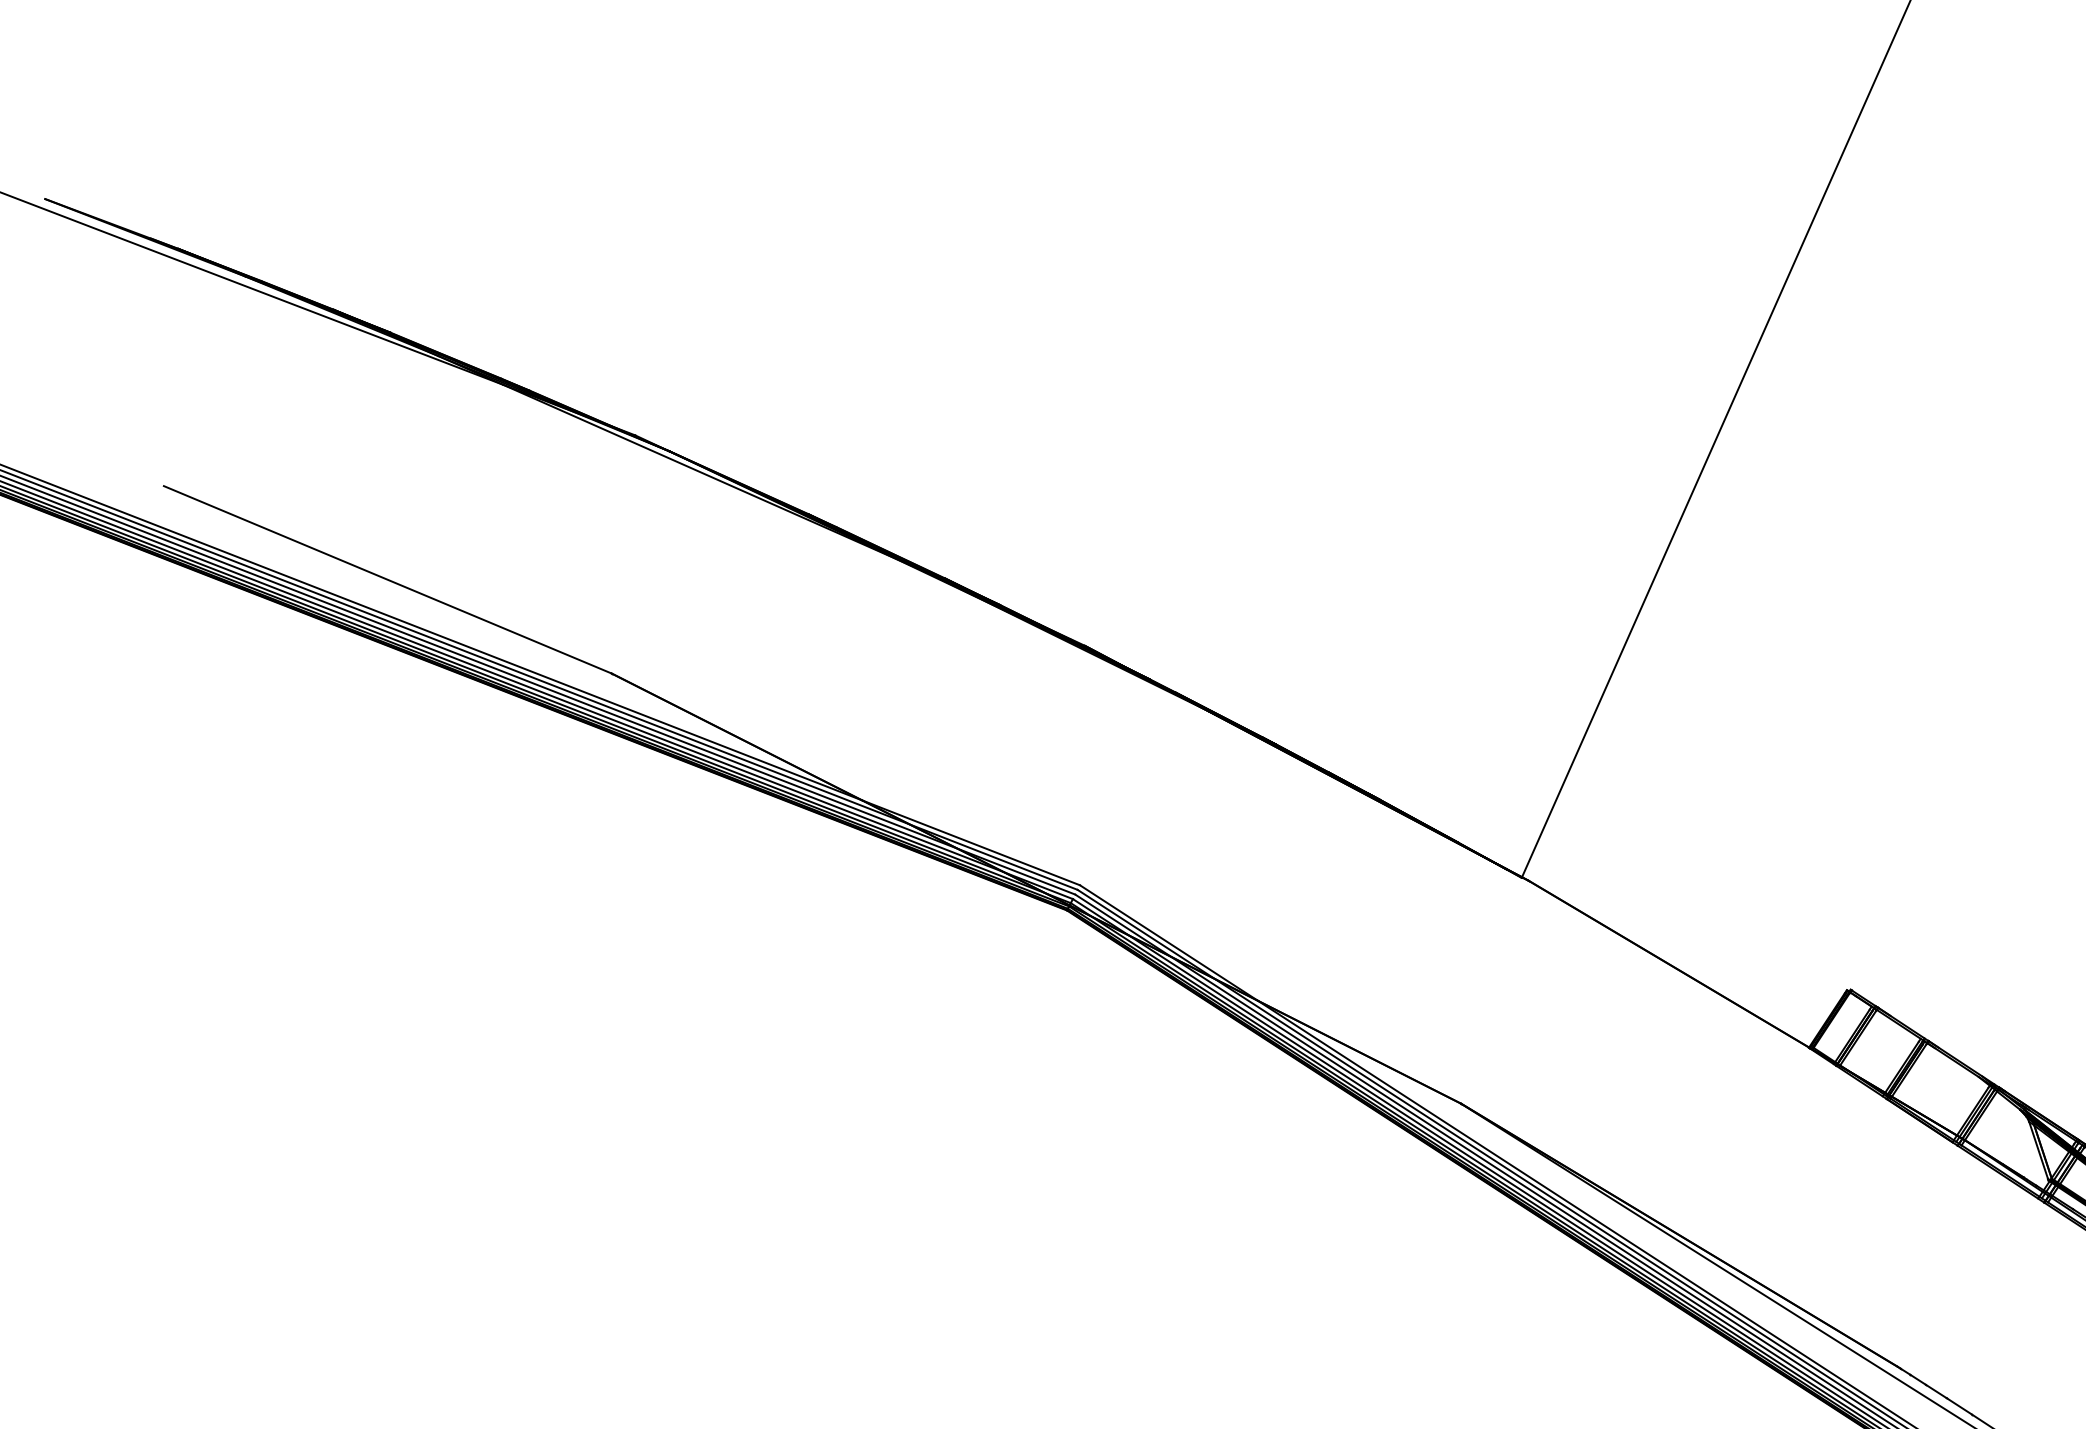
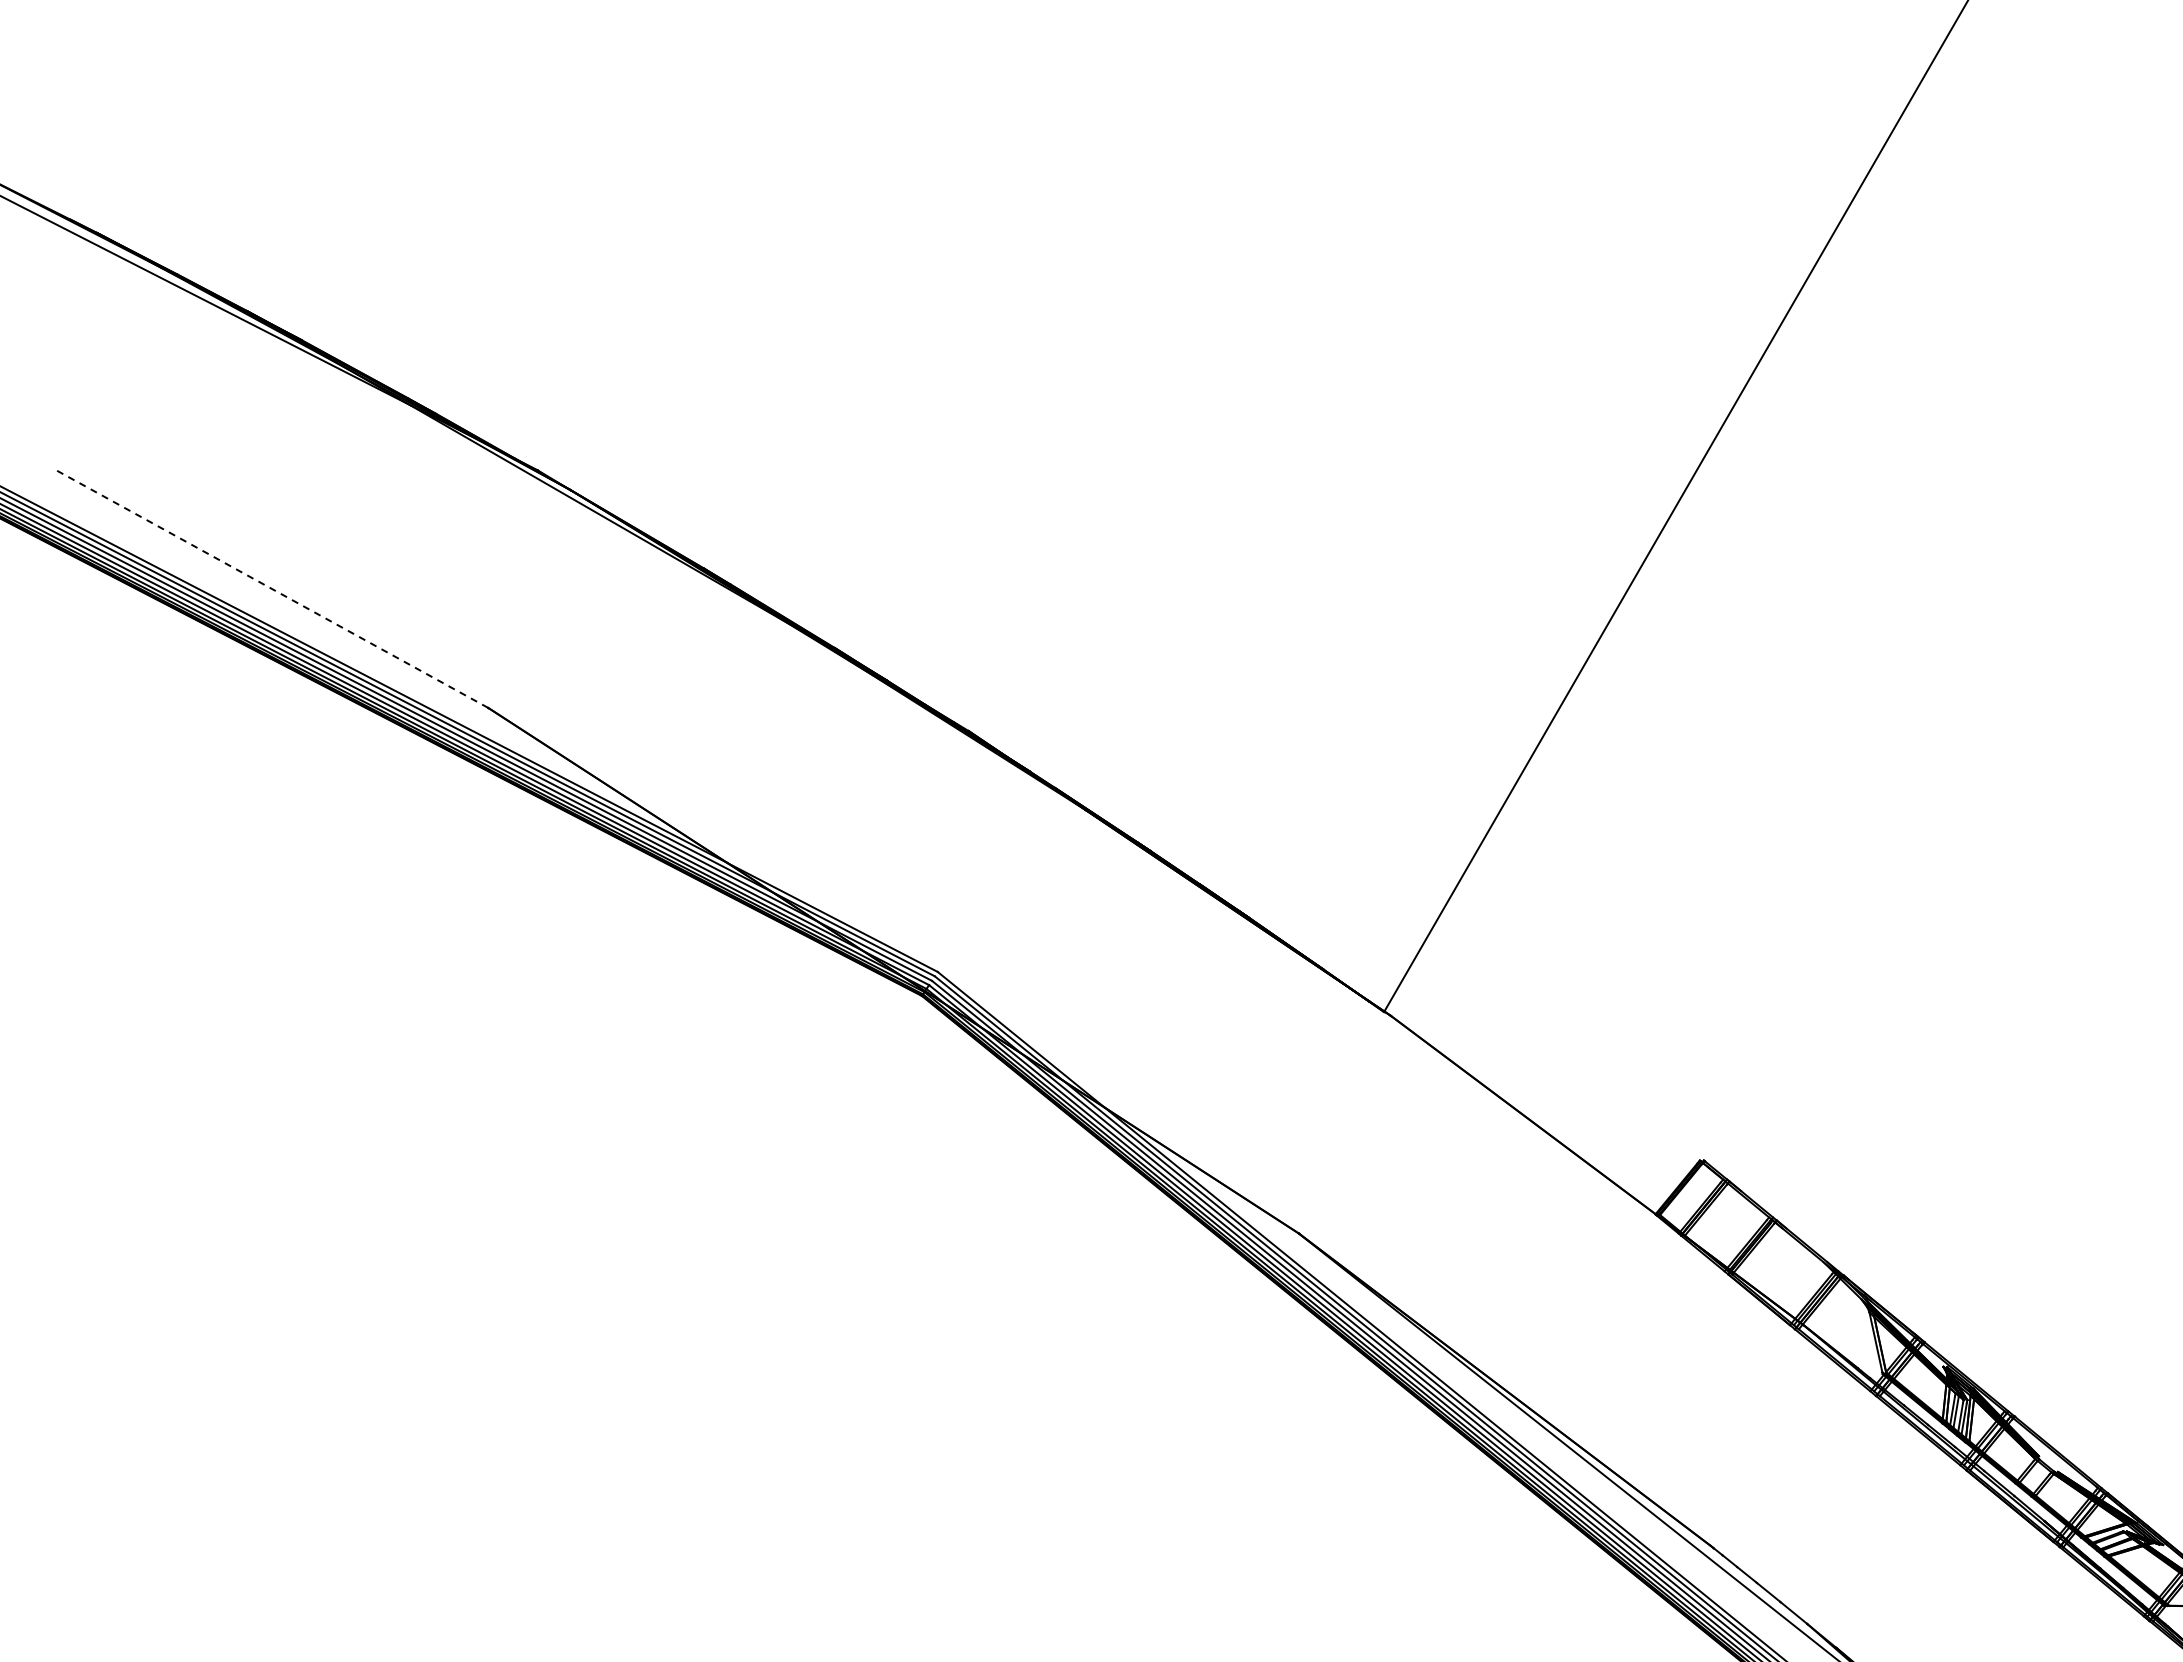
line: (387, 580) -> (272, 589), solid -> dashed

